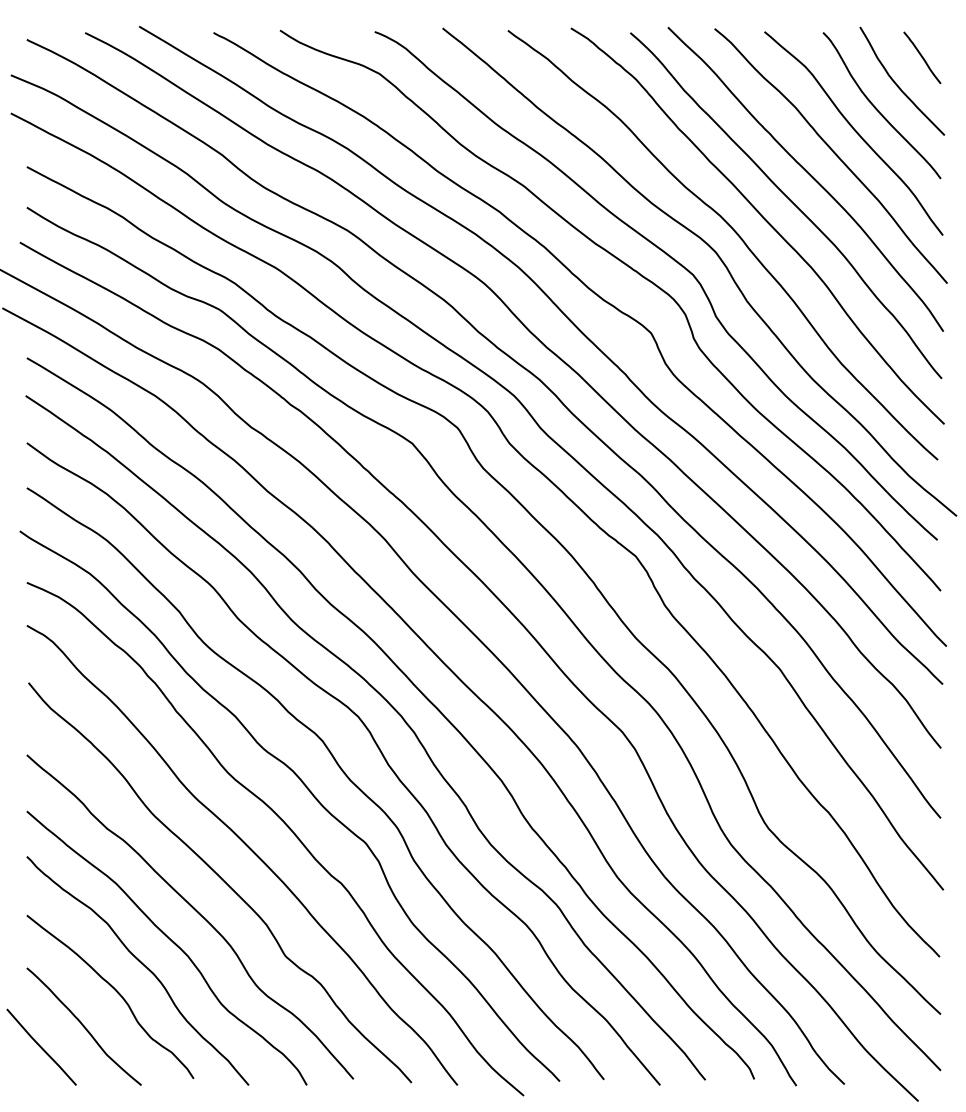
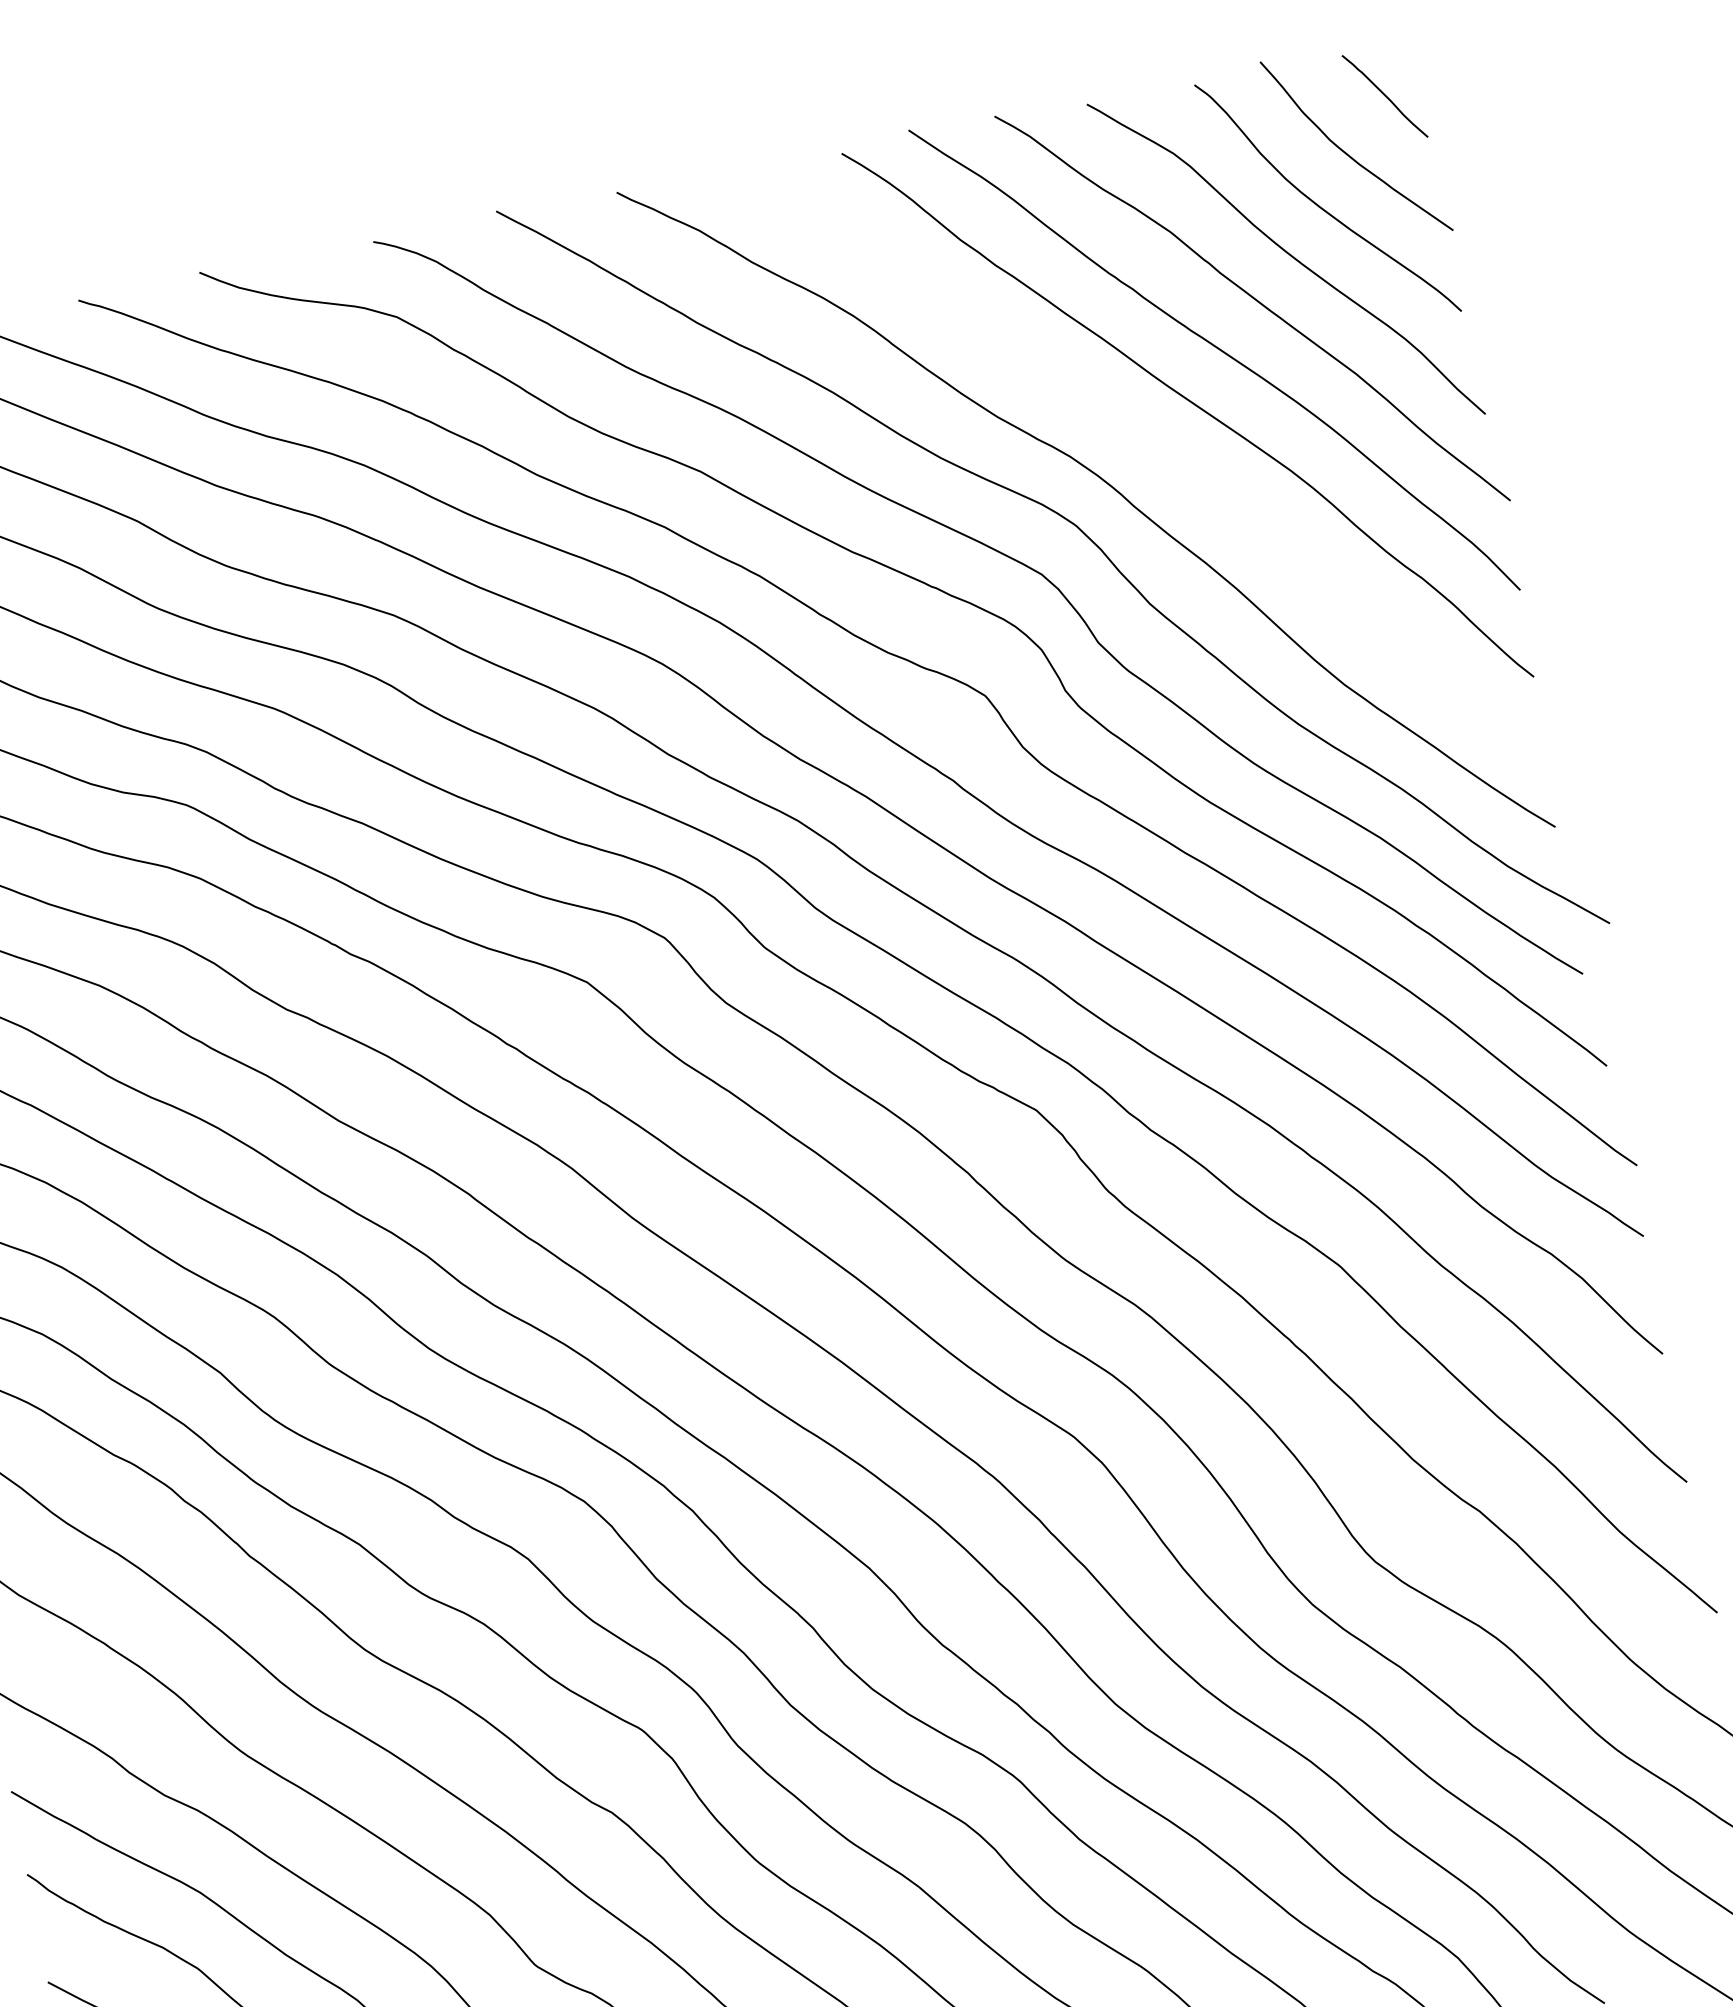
curve: (763, 219) -> (1151, 448), removed

